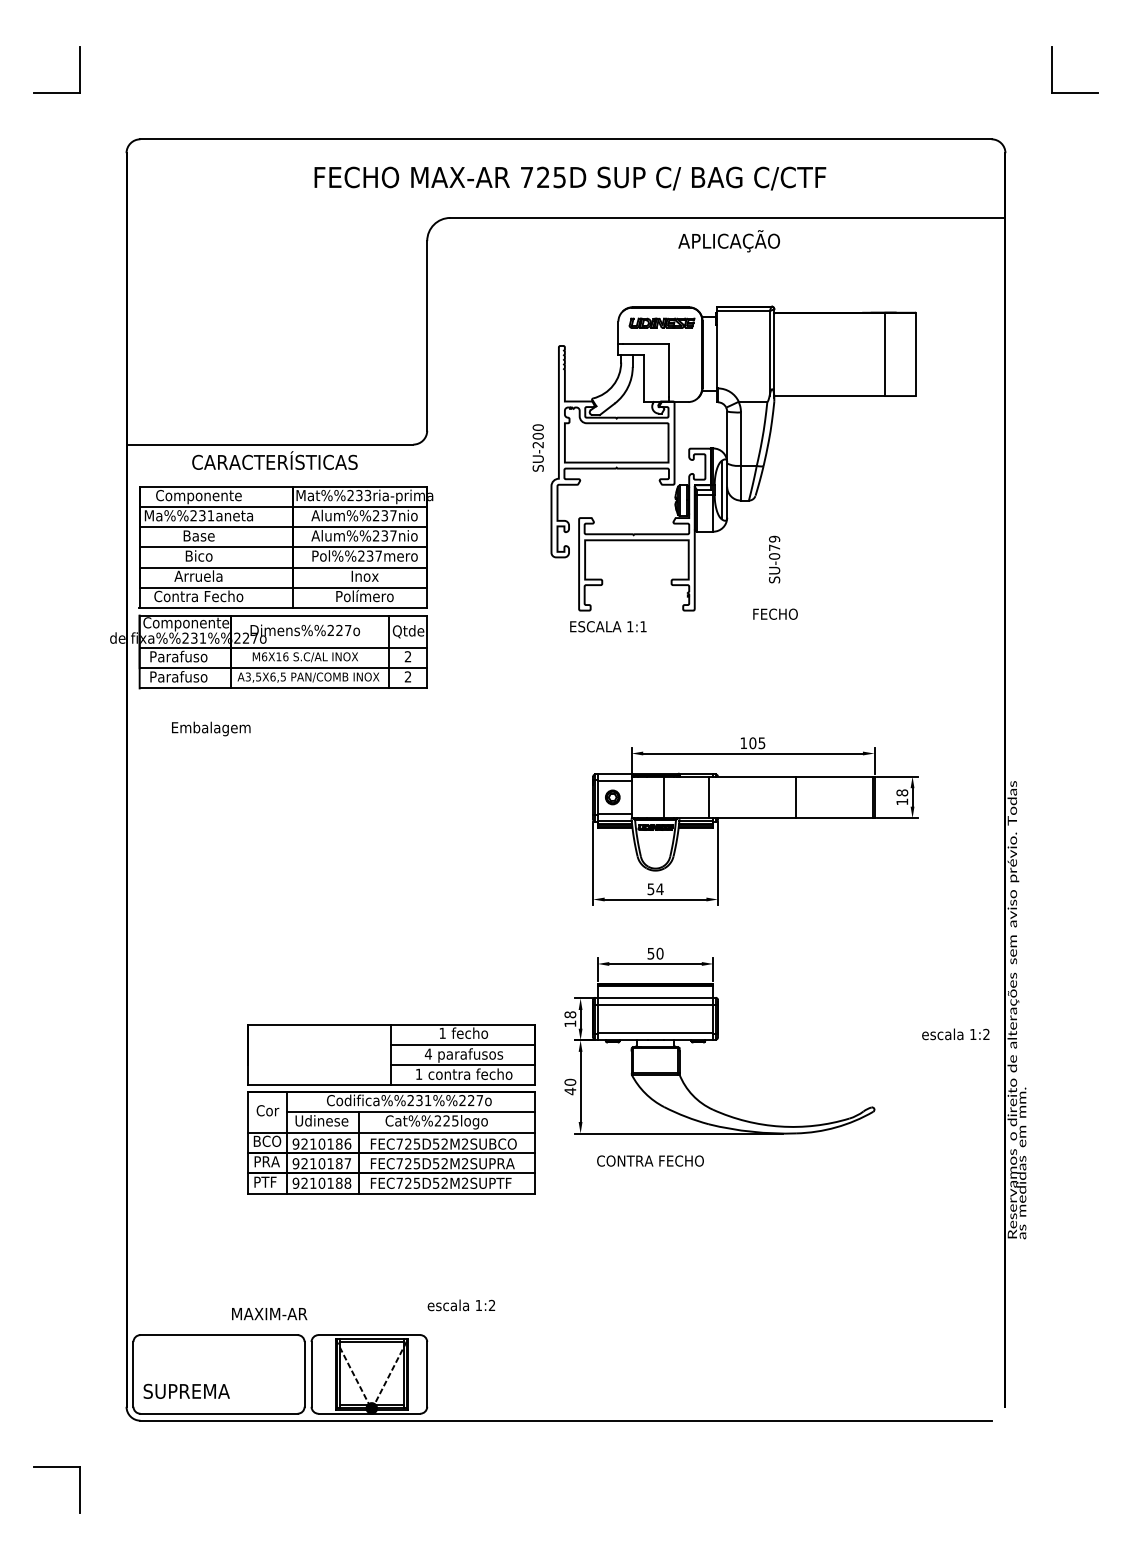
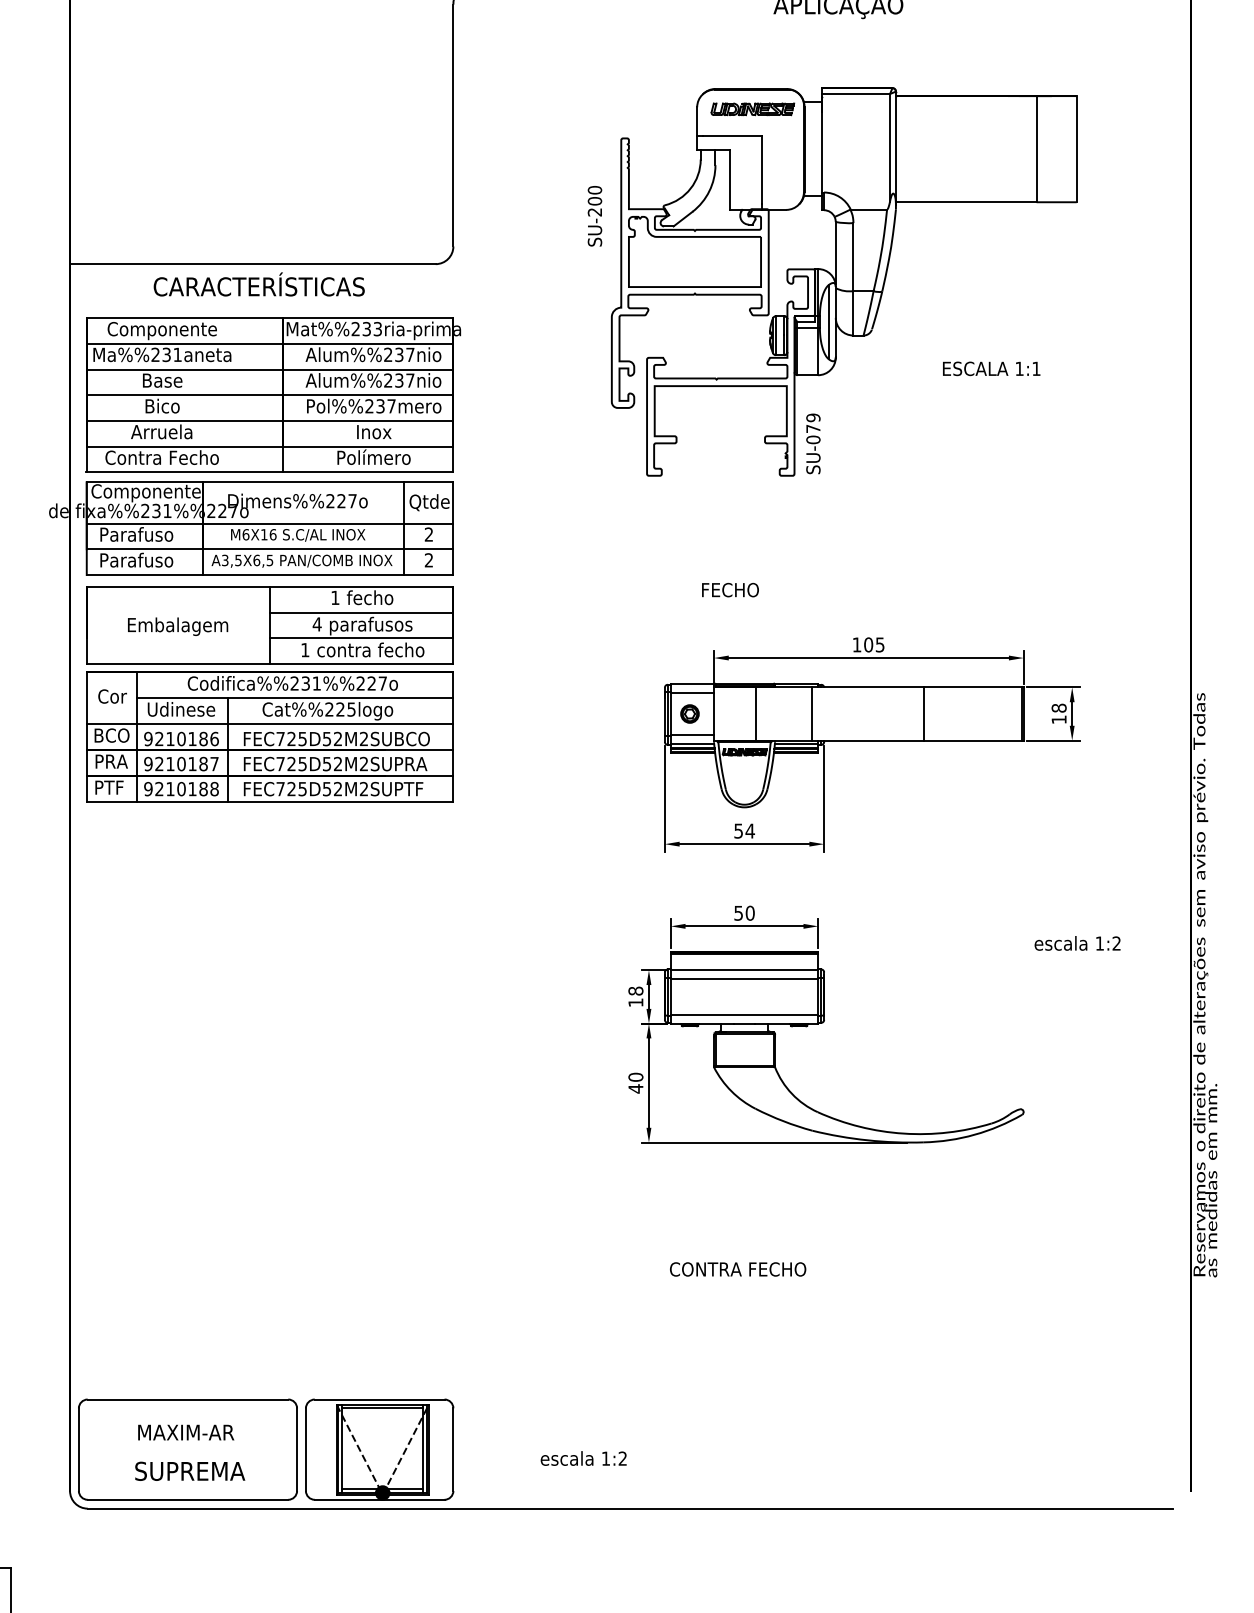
text: (537, 447) -> (594, 215), moved
text: (774, 559) -> (813, 443), moved
text: (775, 613) -> (730, 589), moved
text: (608, 626) -> (991, 368), moved
text: (955, 1034) -> (1077, 943), moved
part: (391, 1109) -> (270, 694), moved
text: (650, 1160) -> (738, 1268), moved
text: (461, 1305) -> (583, 1458), moved
text: (269, 1314) -> (186, 1433), moved
text: (186, 1390) -> (189, 1470), moved

